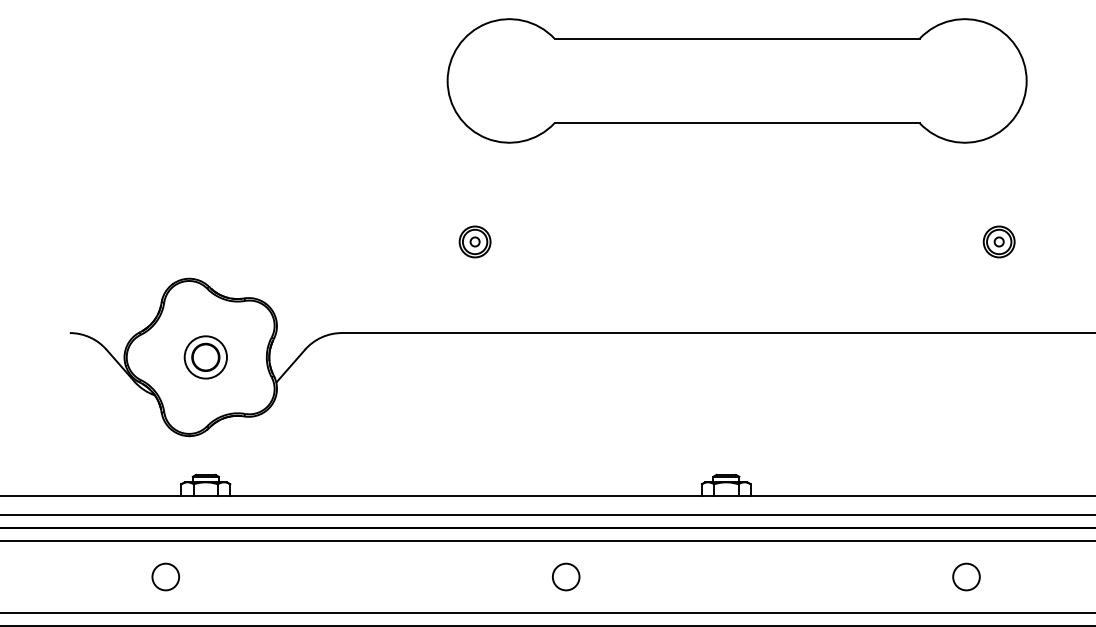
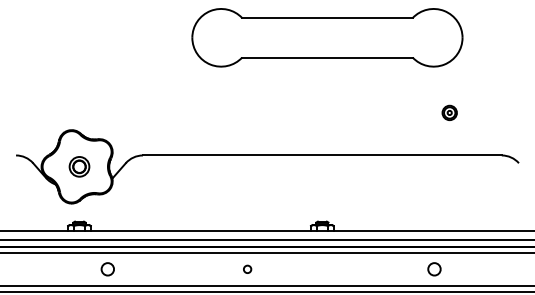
part: (475, 240) -> (205, 112), removed
circle: (165, 577) -> (107, 269), moved
circle: (565, 577) -> (247, 269), size x0.6

